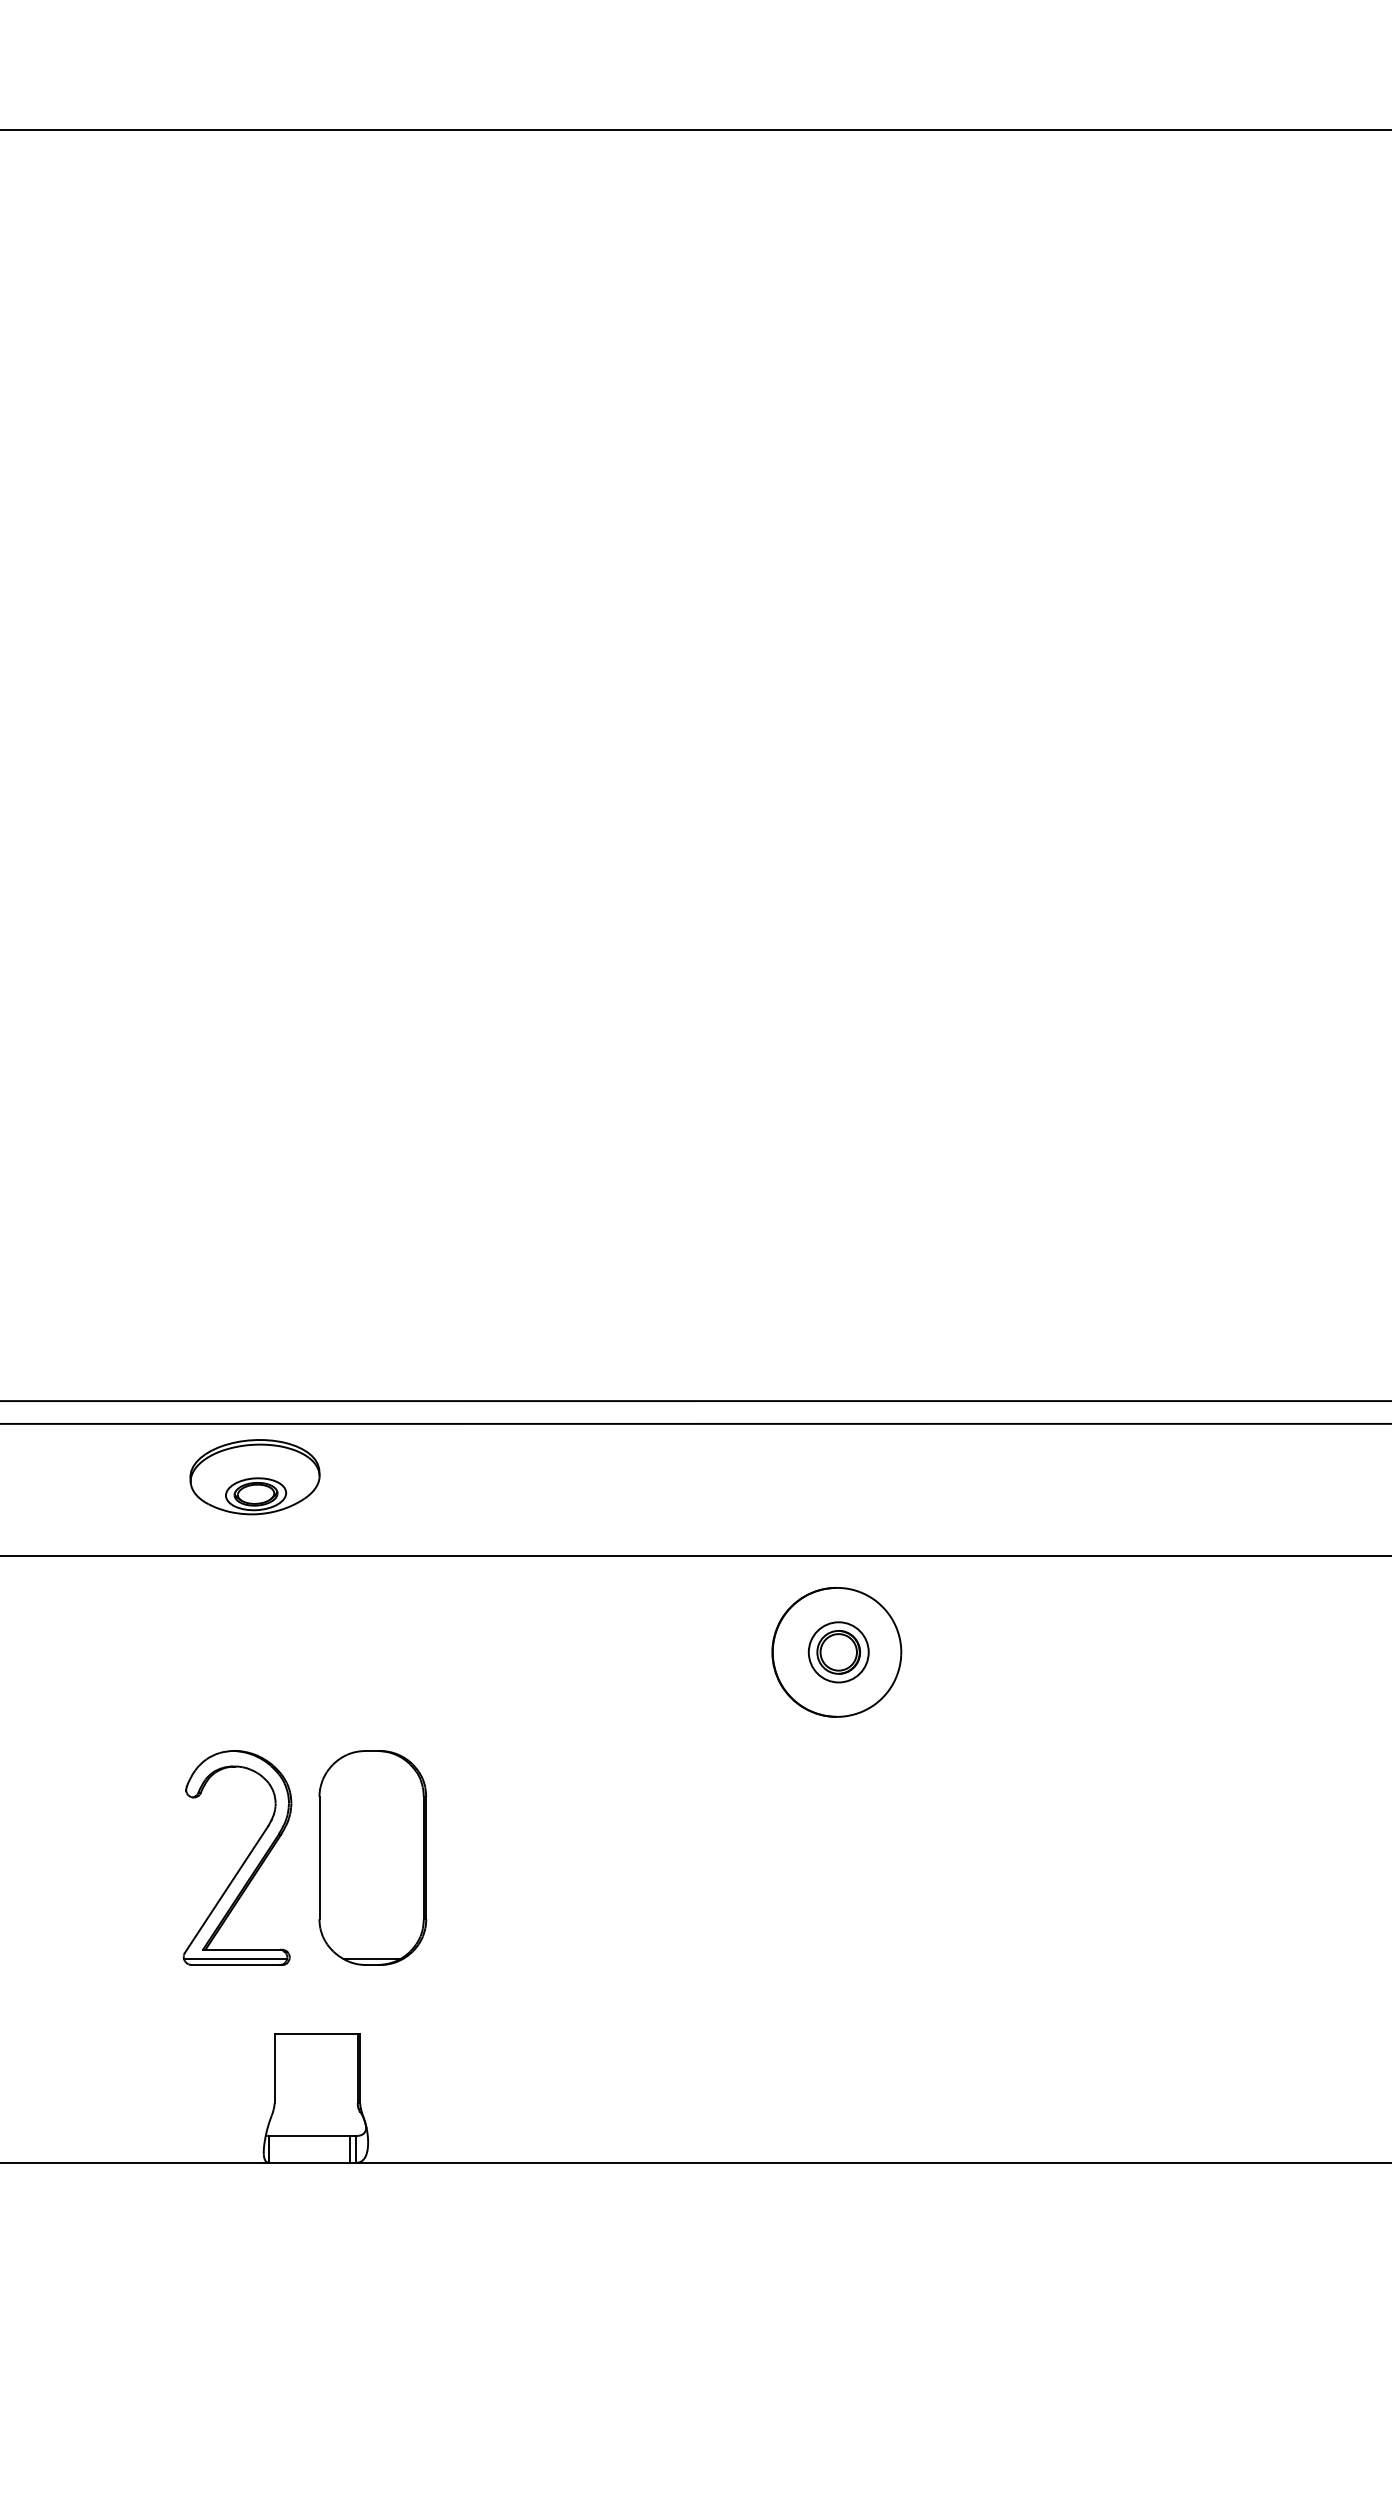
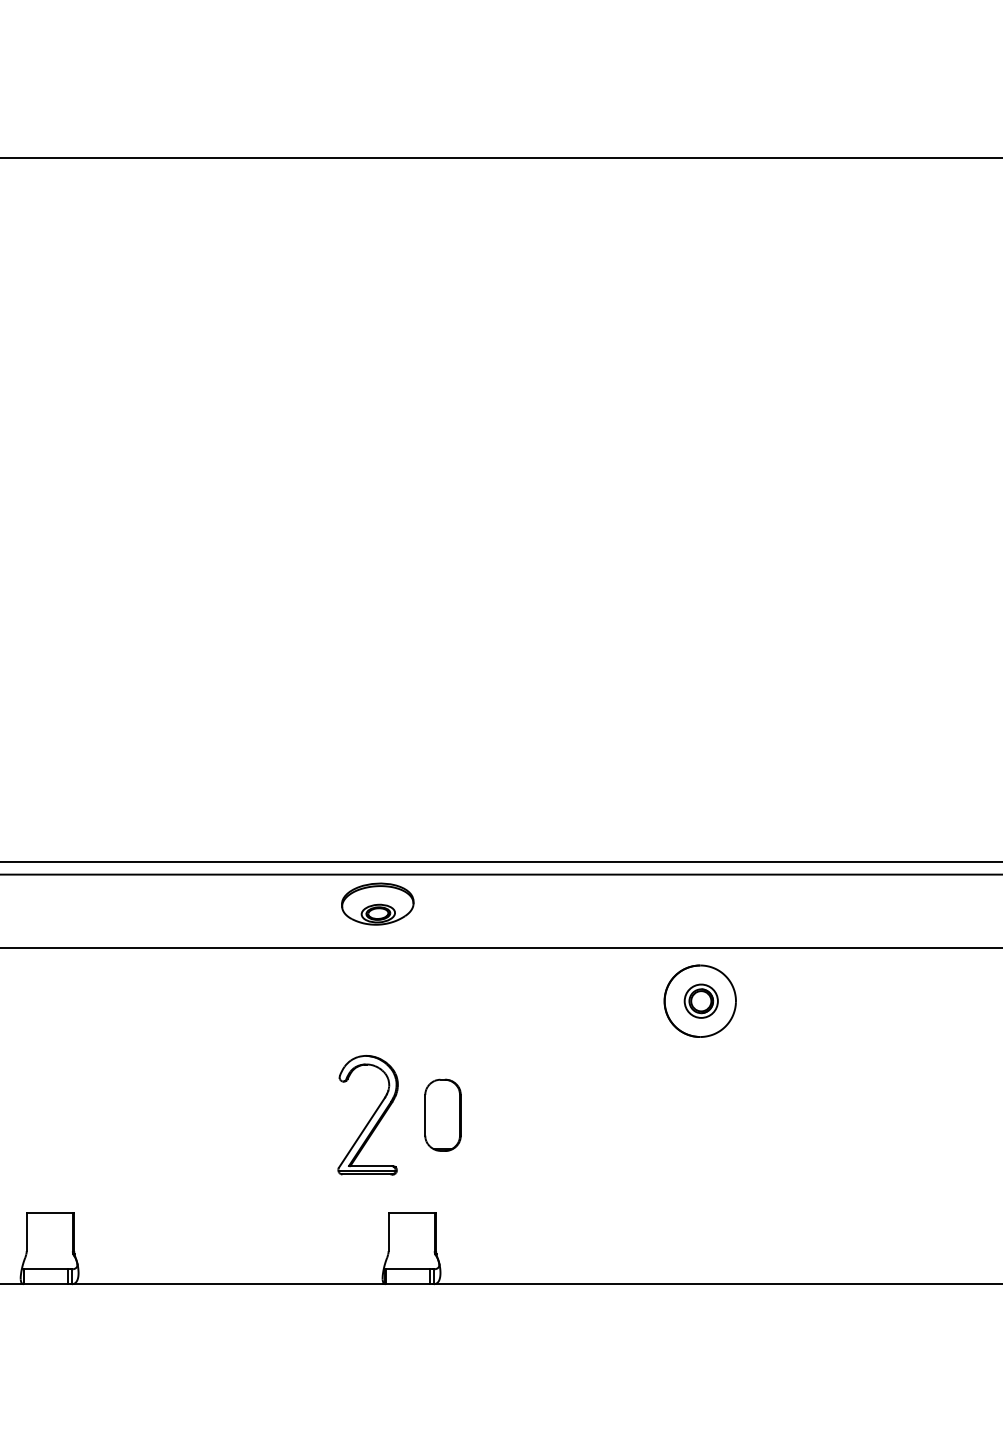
part: (371, 1858) -> (442, 1115), size x0.6

